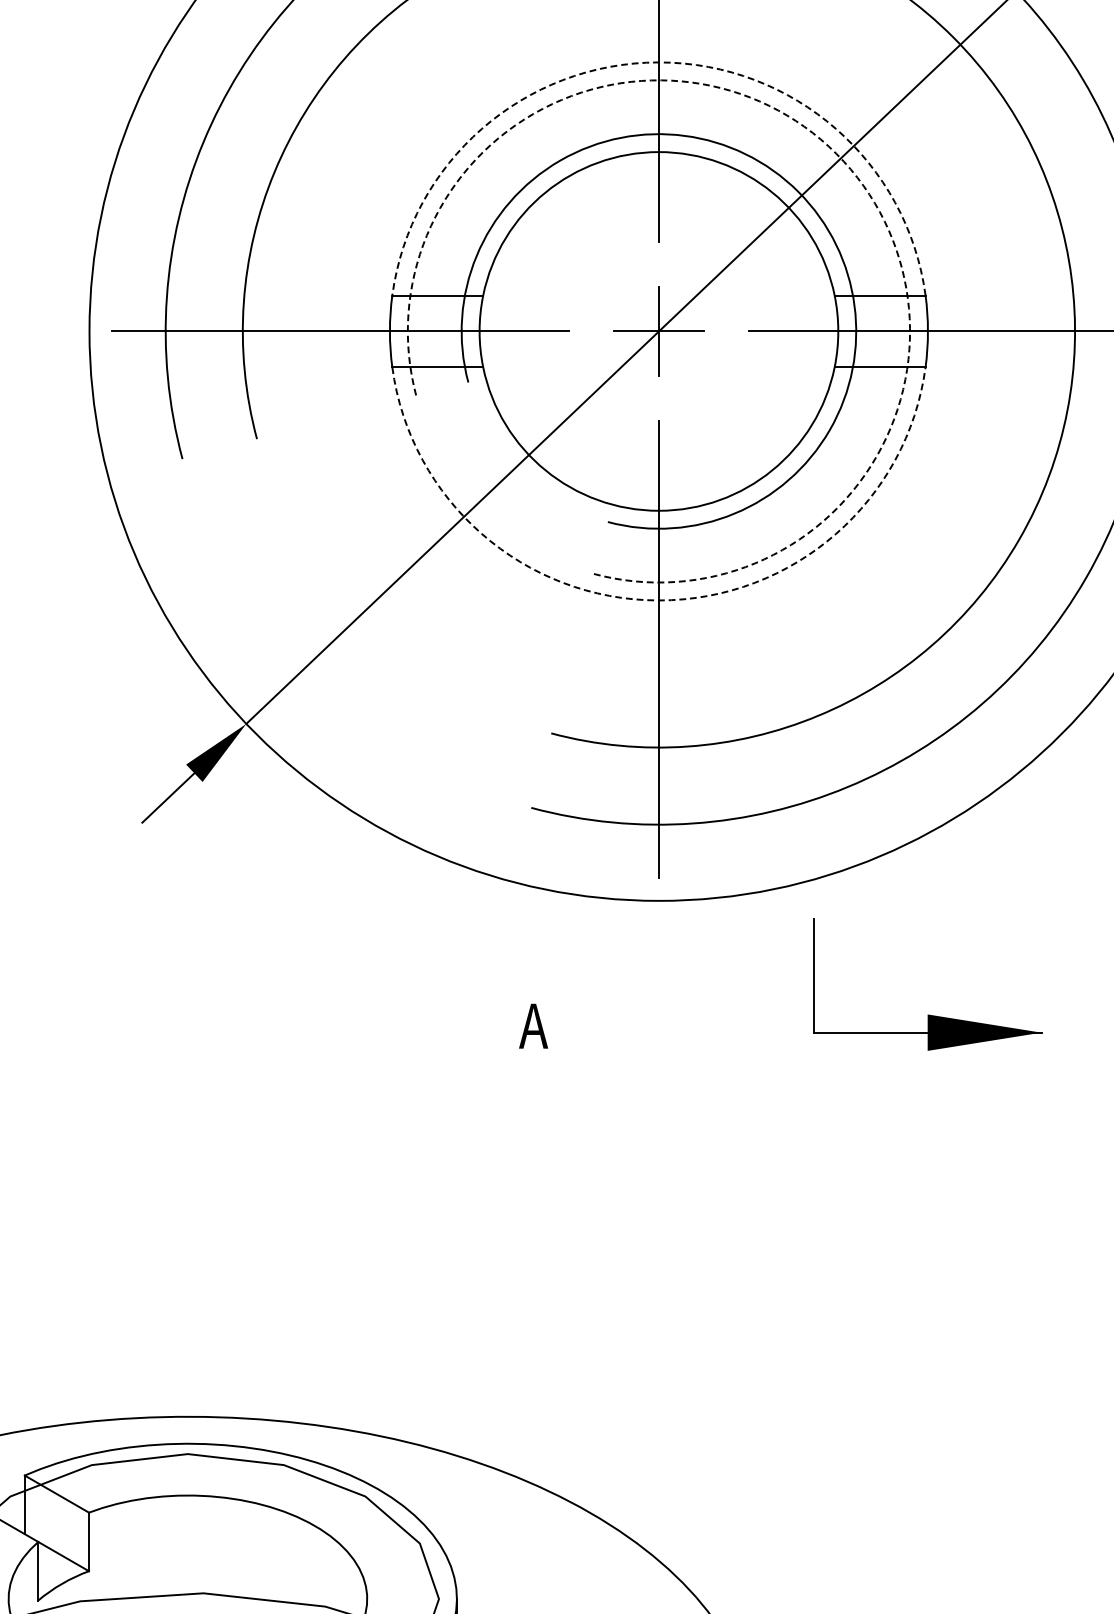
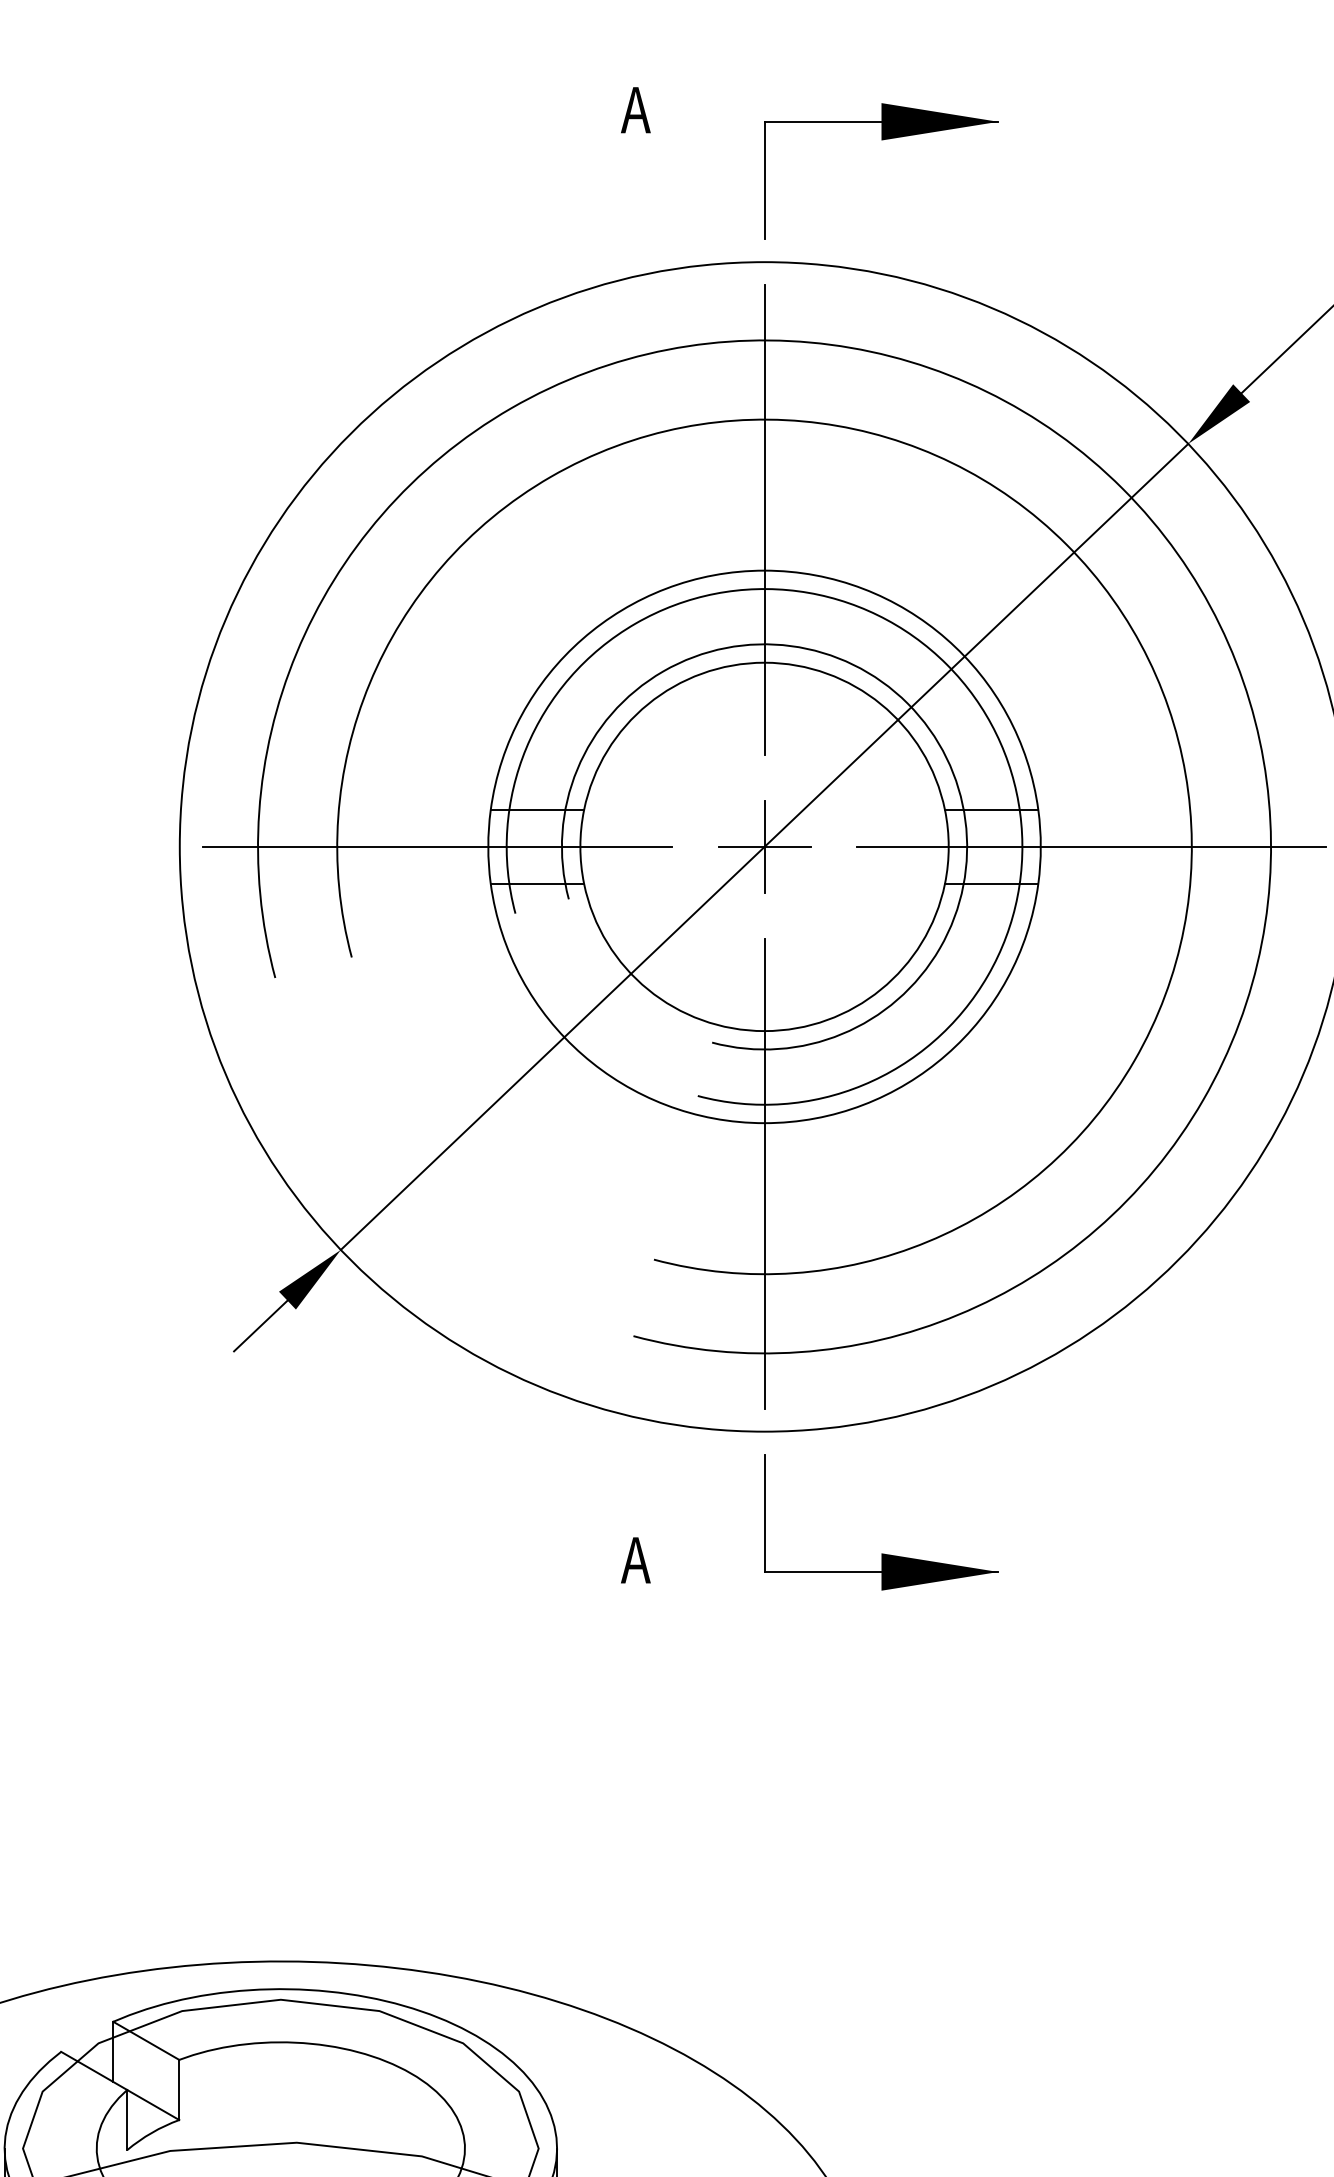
arc: (658, 62) -> (764, 570), dashed -> solid
arc: (836, 153) -> (946, 664), dashed -> solid
arc: (658, 600) -> (764, 1123), dashed -> solid
part: (927, 1014) -> (881, 1553), moved

